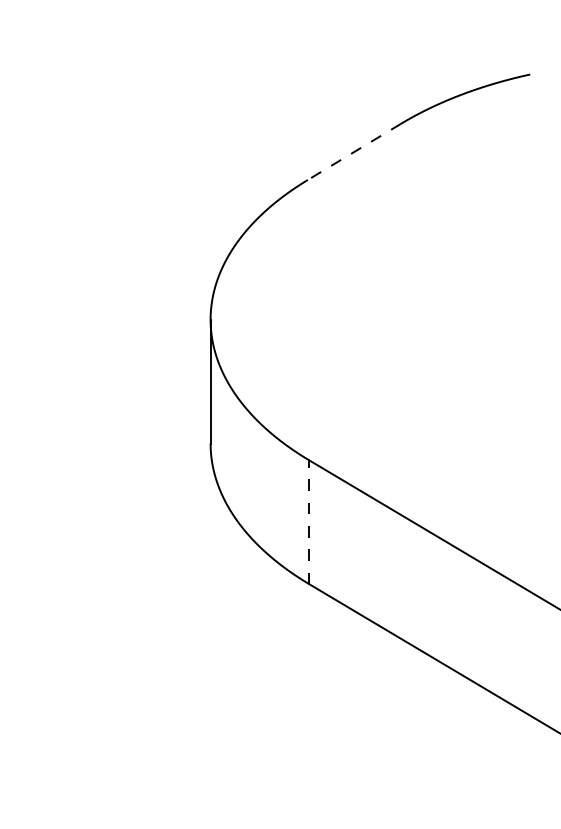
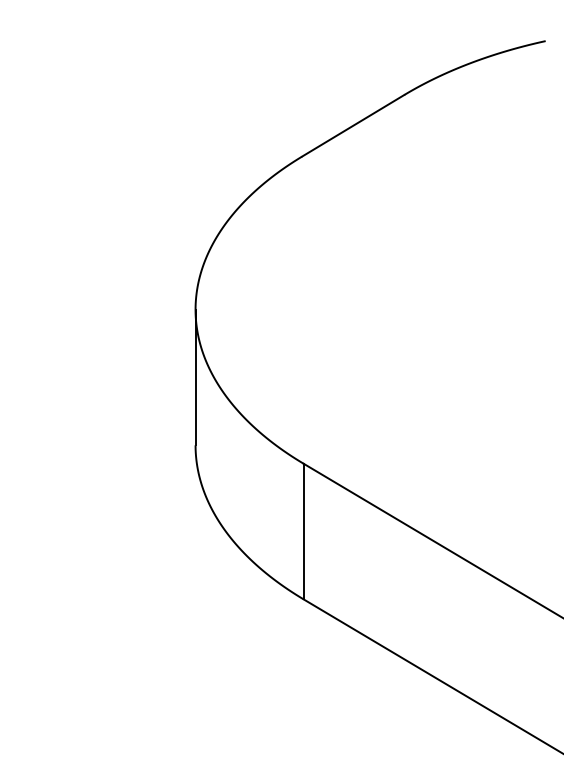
line: (354, 152) -> (353, 126), dashed -> solid
line: (309, 522) -> (303, 531), dashed -> solid

